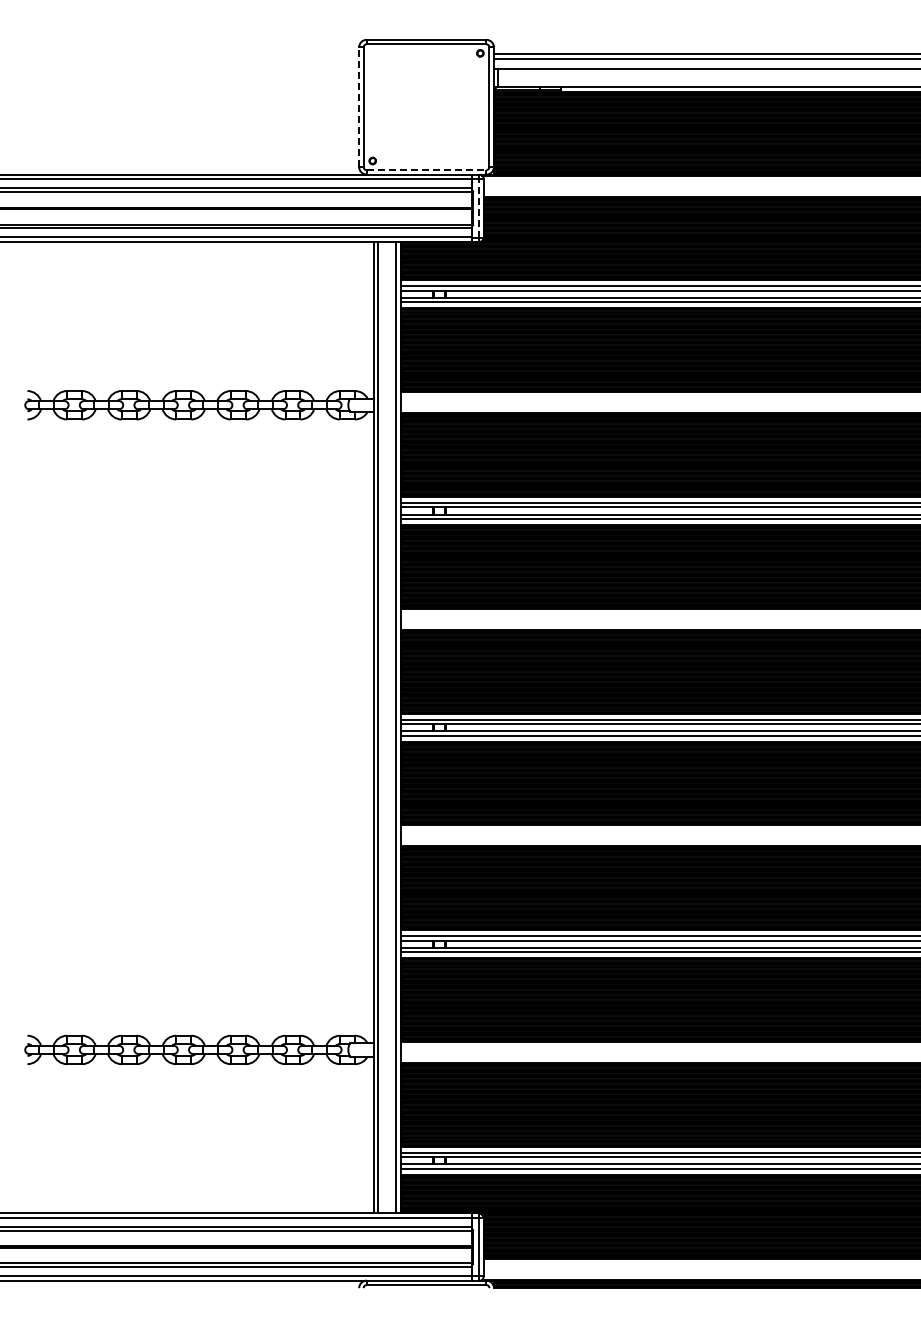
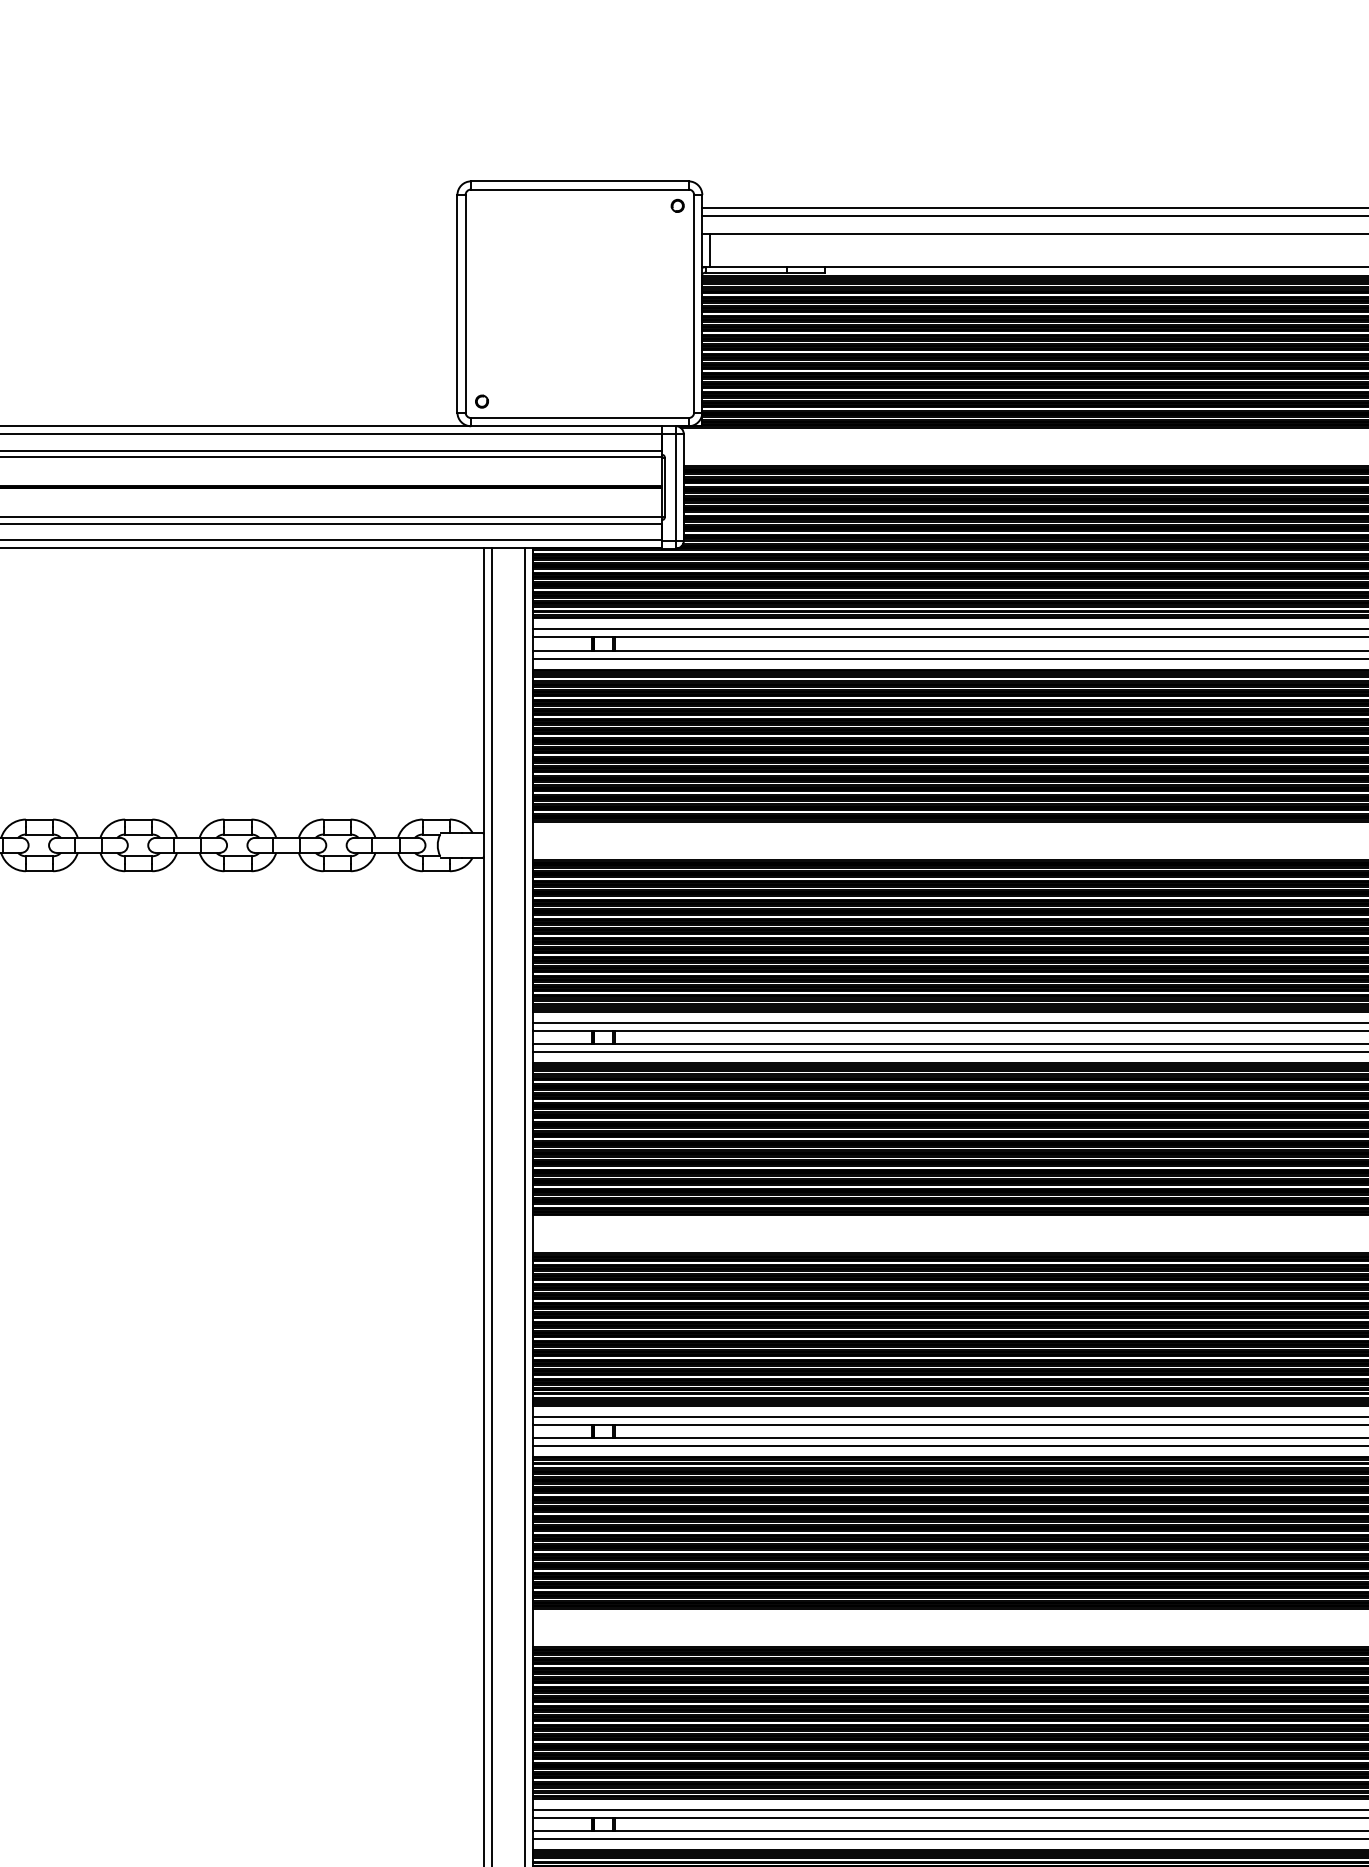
line: (359, 107) -> (458, 304), dashed -> solid
line: (426, 170) -> (579, 418), dashed -> solid
line: (479, 207) -> (676, 486), dashed -> solid

